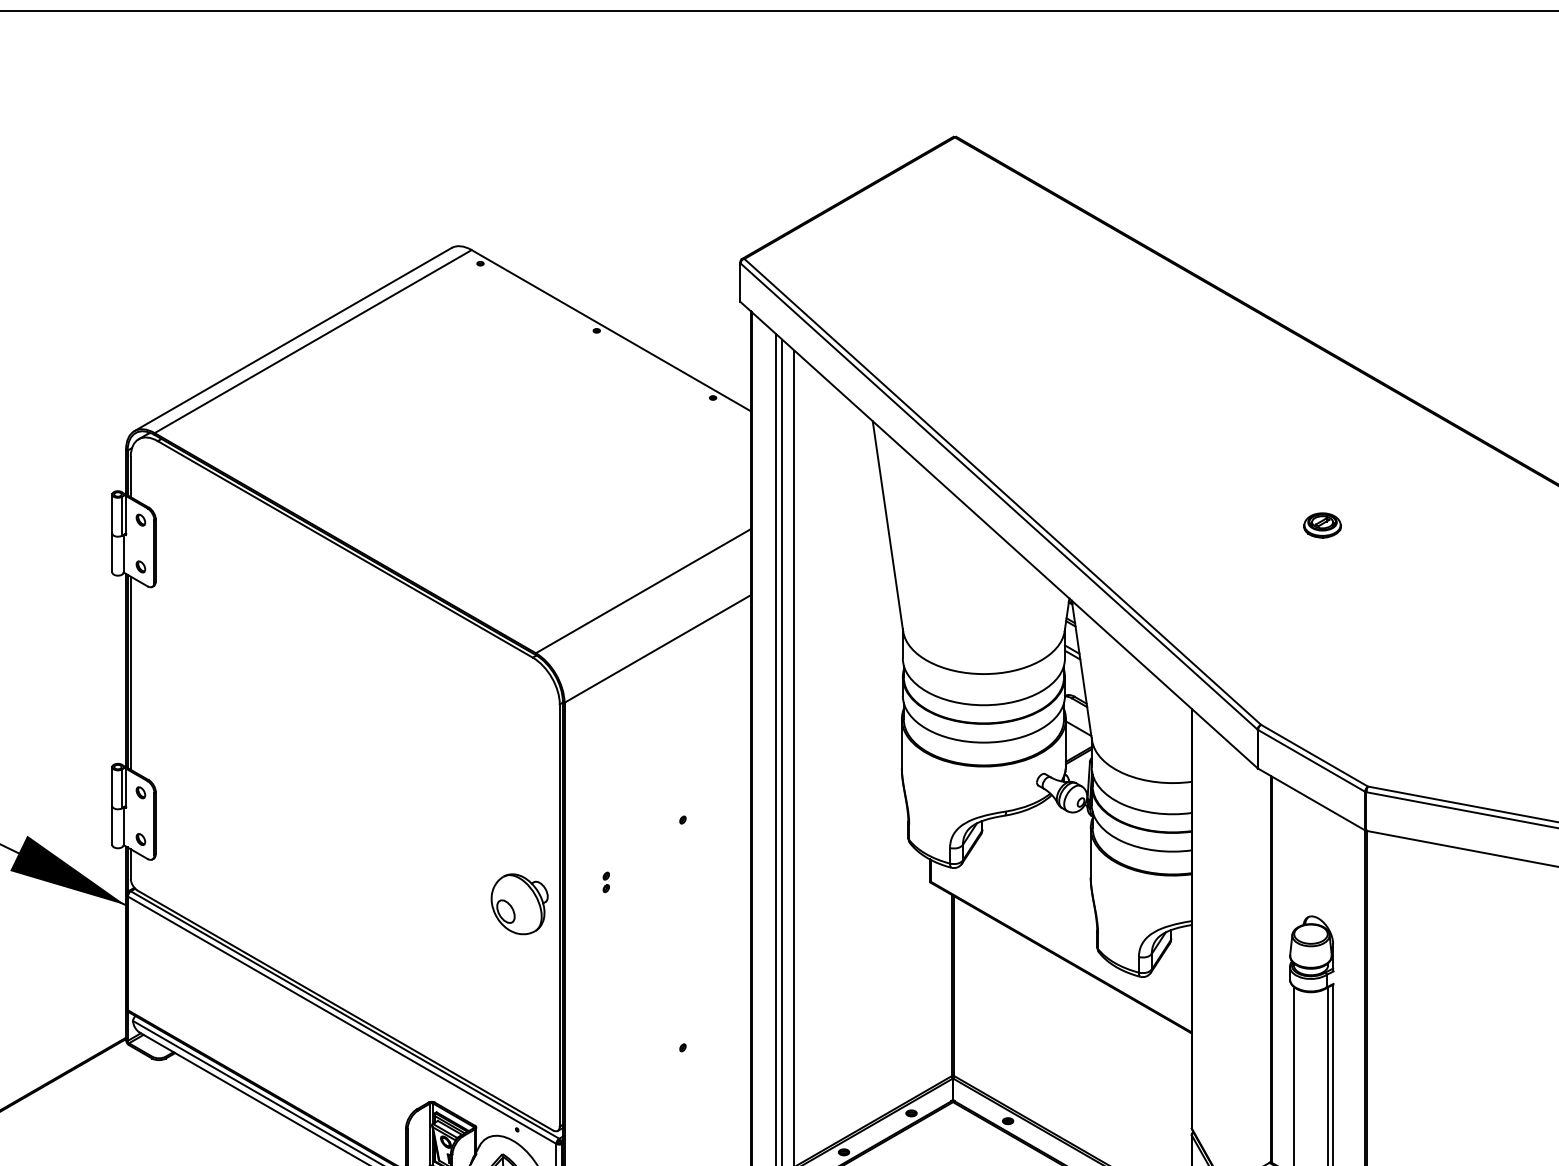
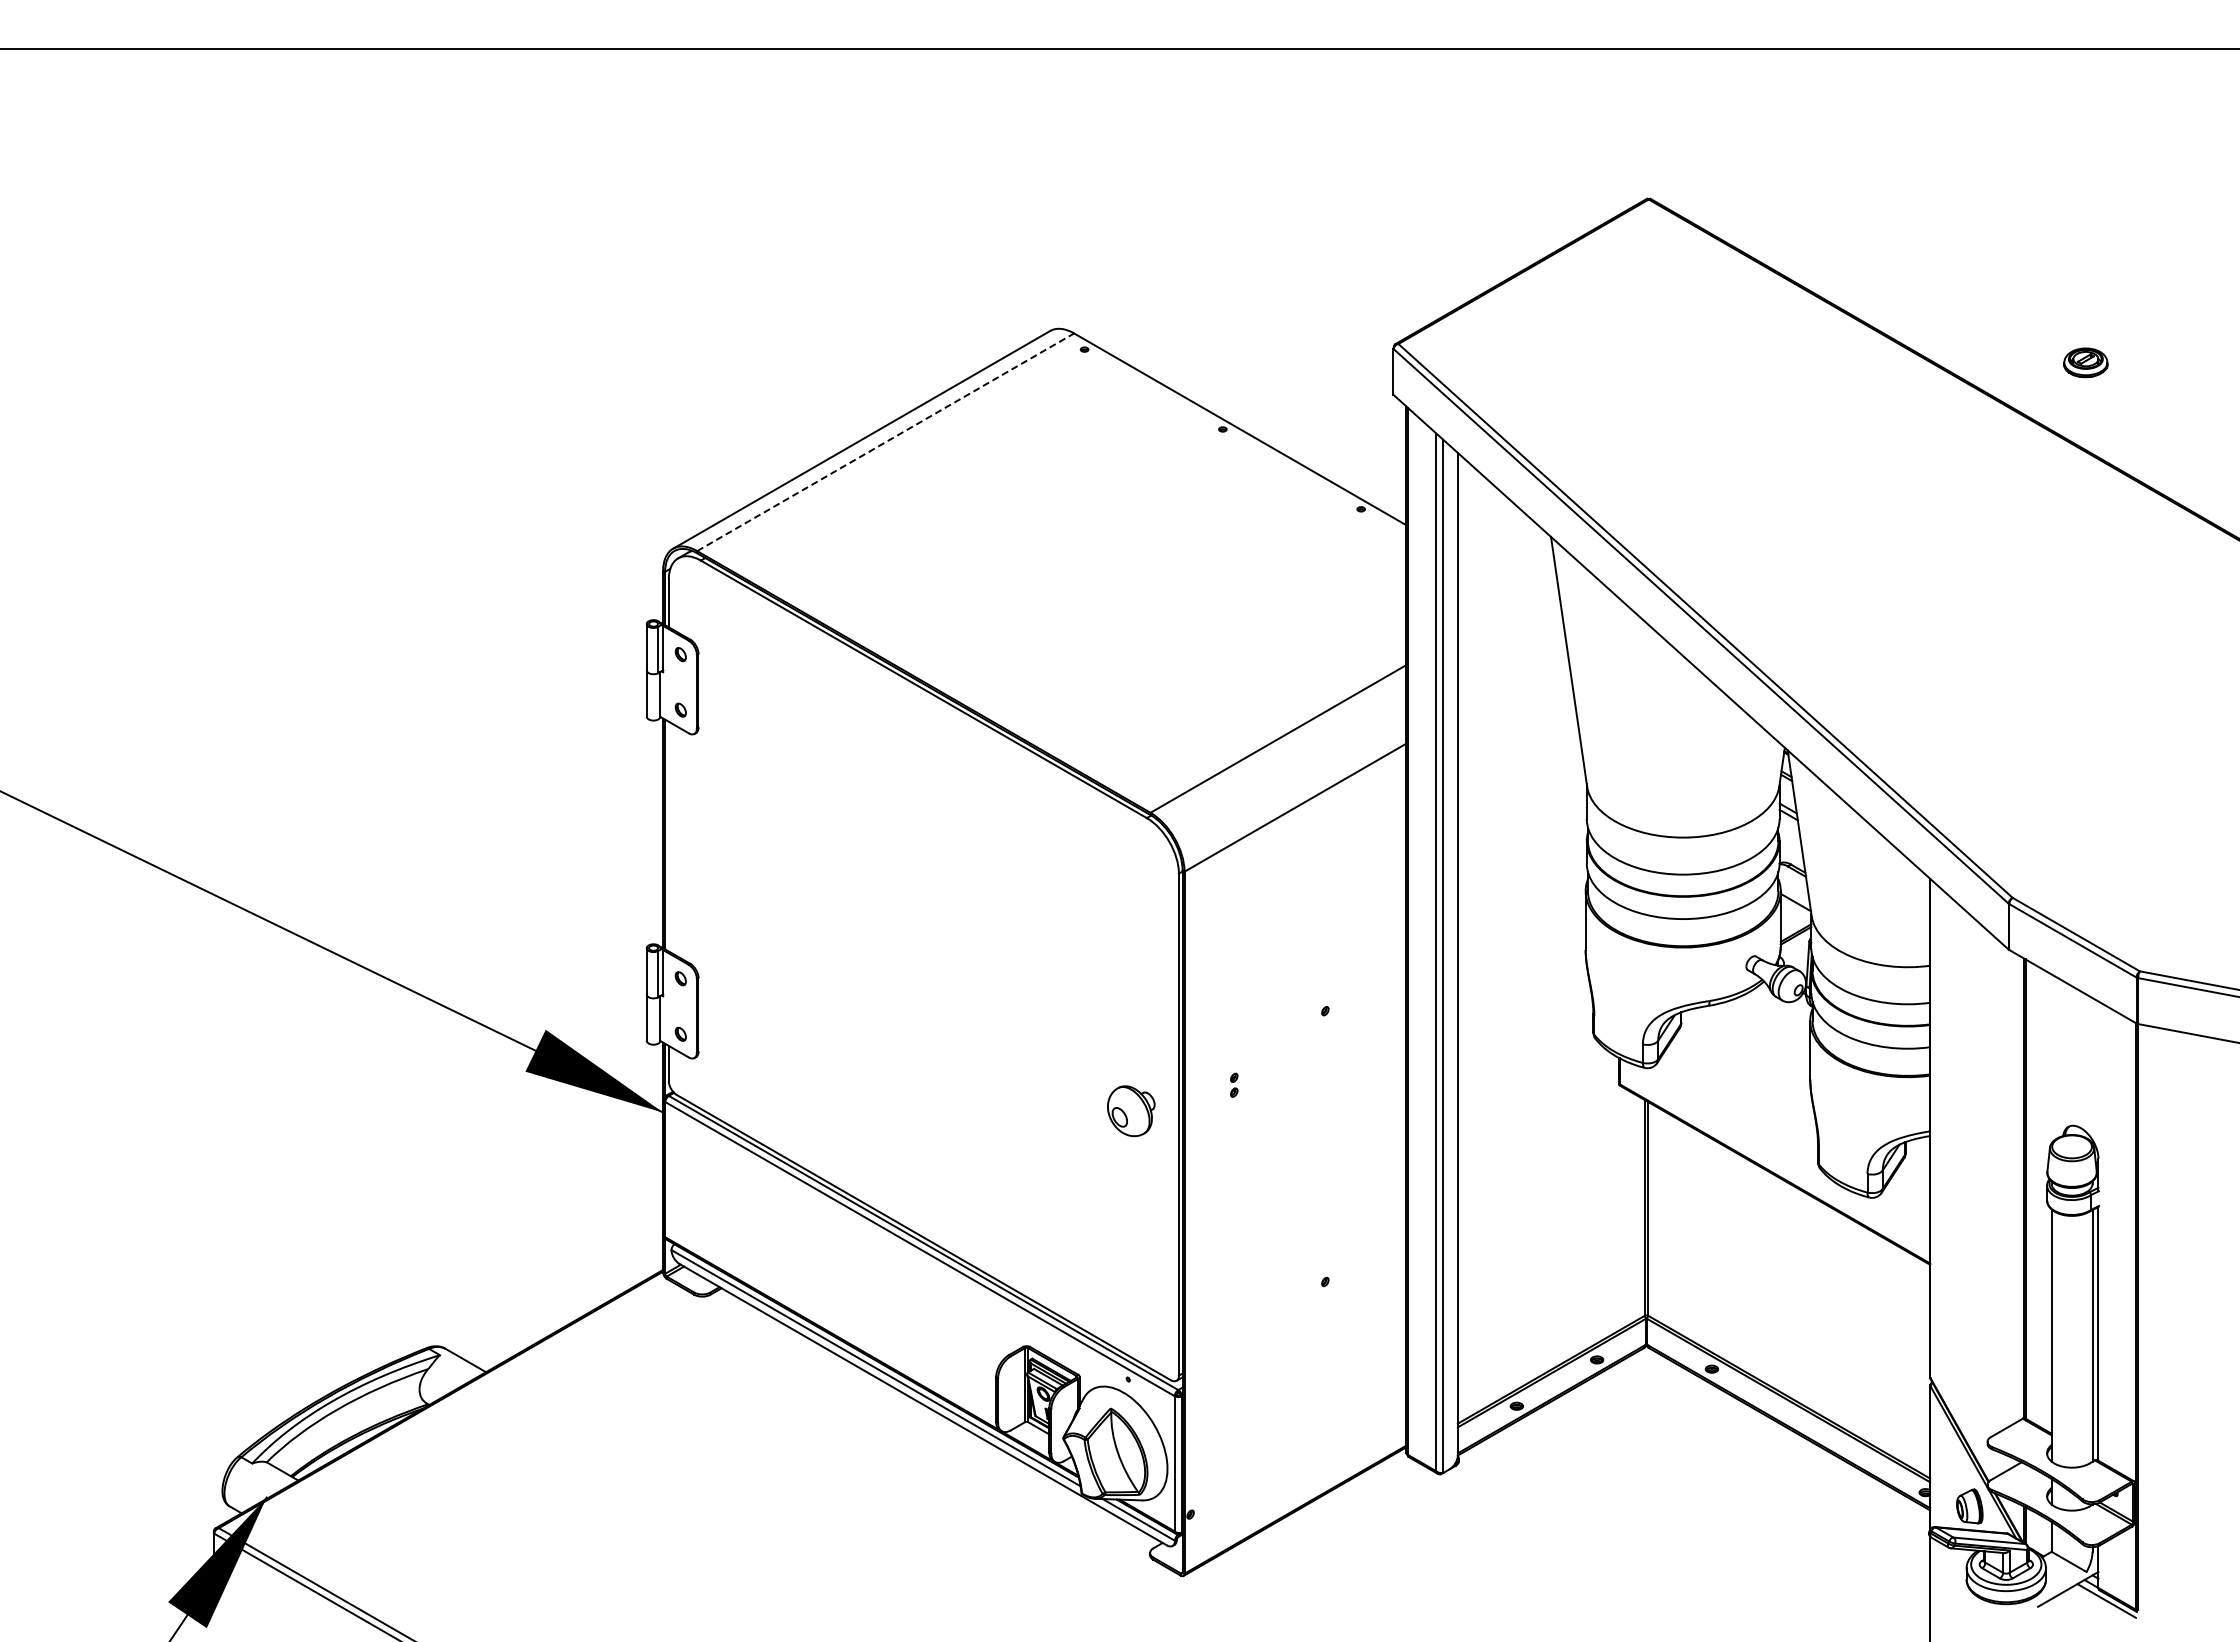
line: (313, 341) -> (885, 442), solid -> dashed
part: (1322, 525) -> (2085, 362), moved
line: (130, 673) -> (668, 836), removed
part: (519, 903) -> (1131, 1110), size x0.7

